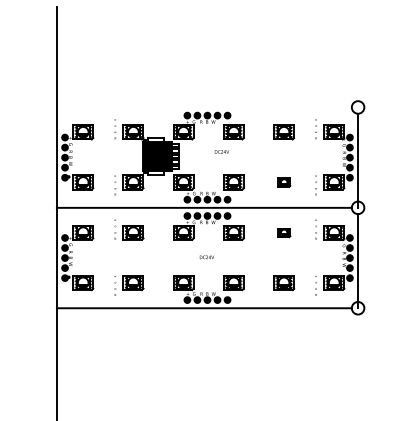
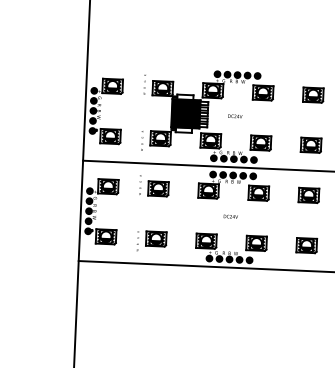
text: (221, 151) -> (234, 115), moved
part: (284, 182) -> (311, 145), size x1.67
part: (284, 232) -> (309, 195), size x1.67

